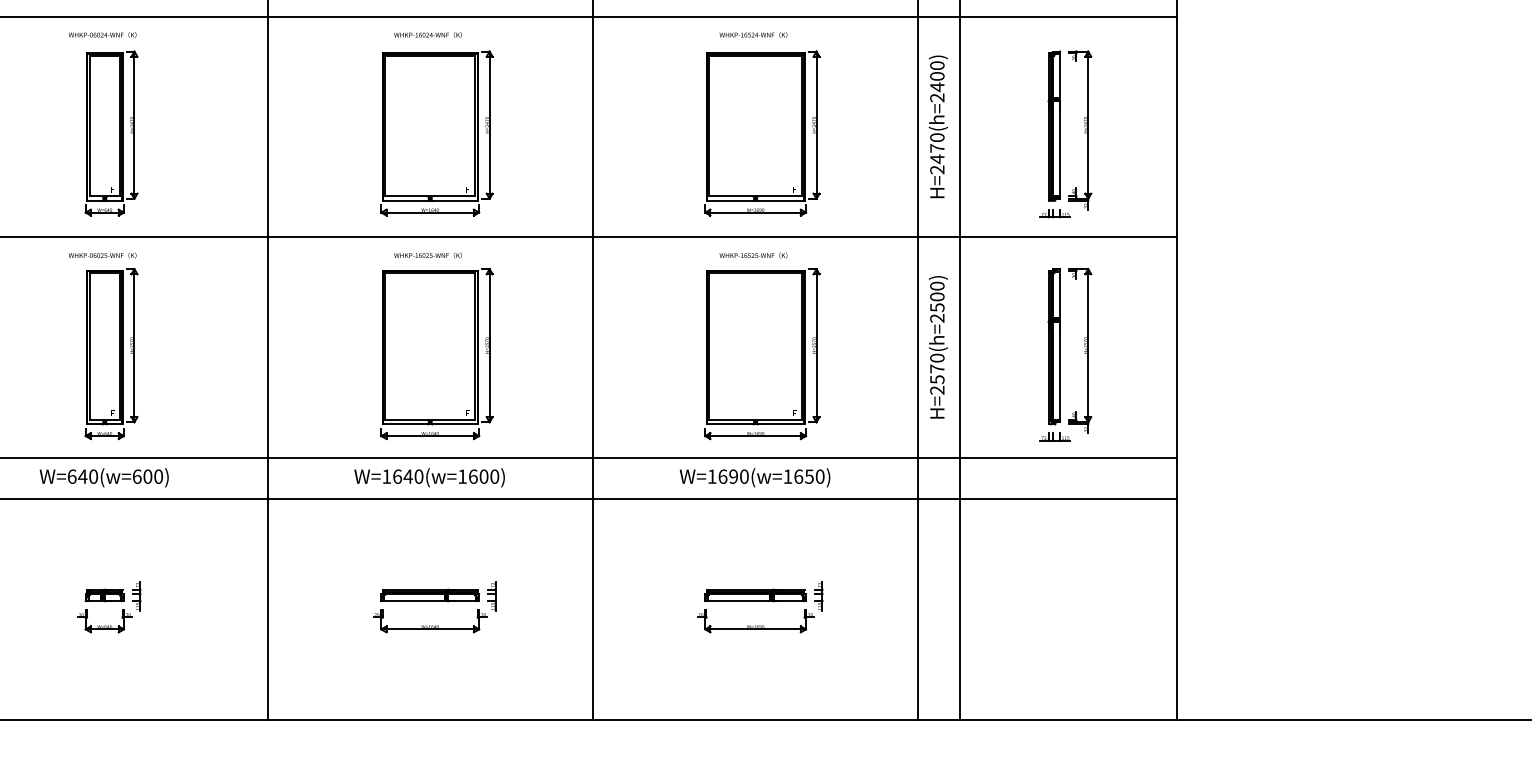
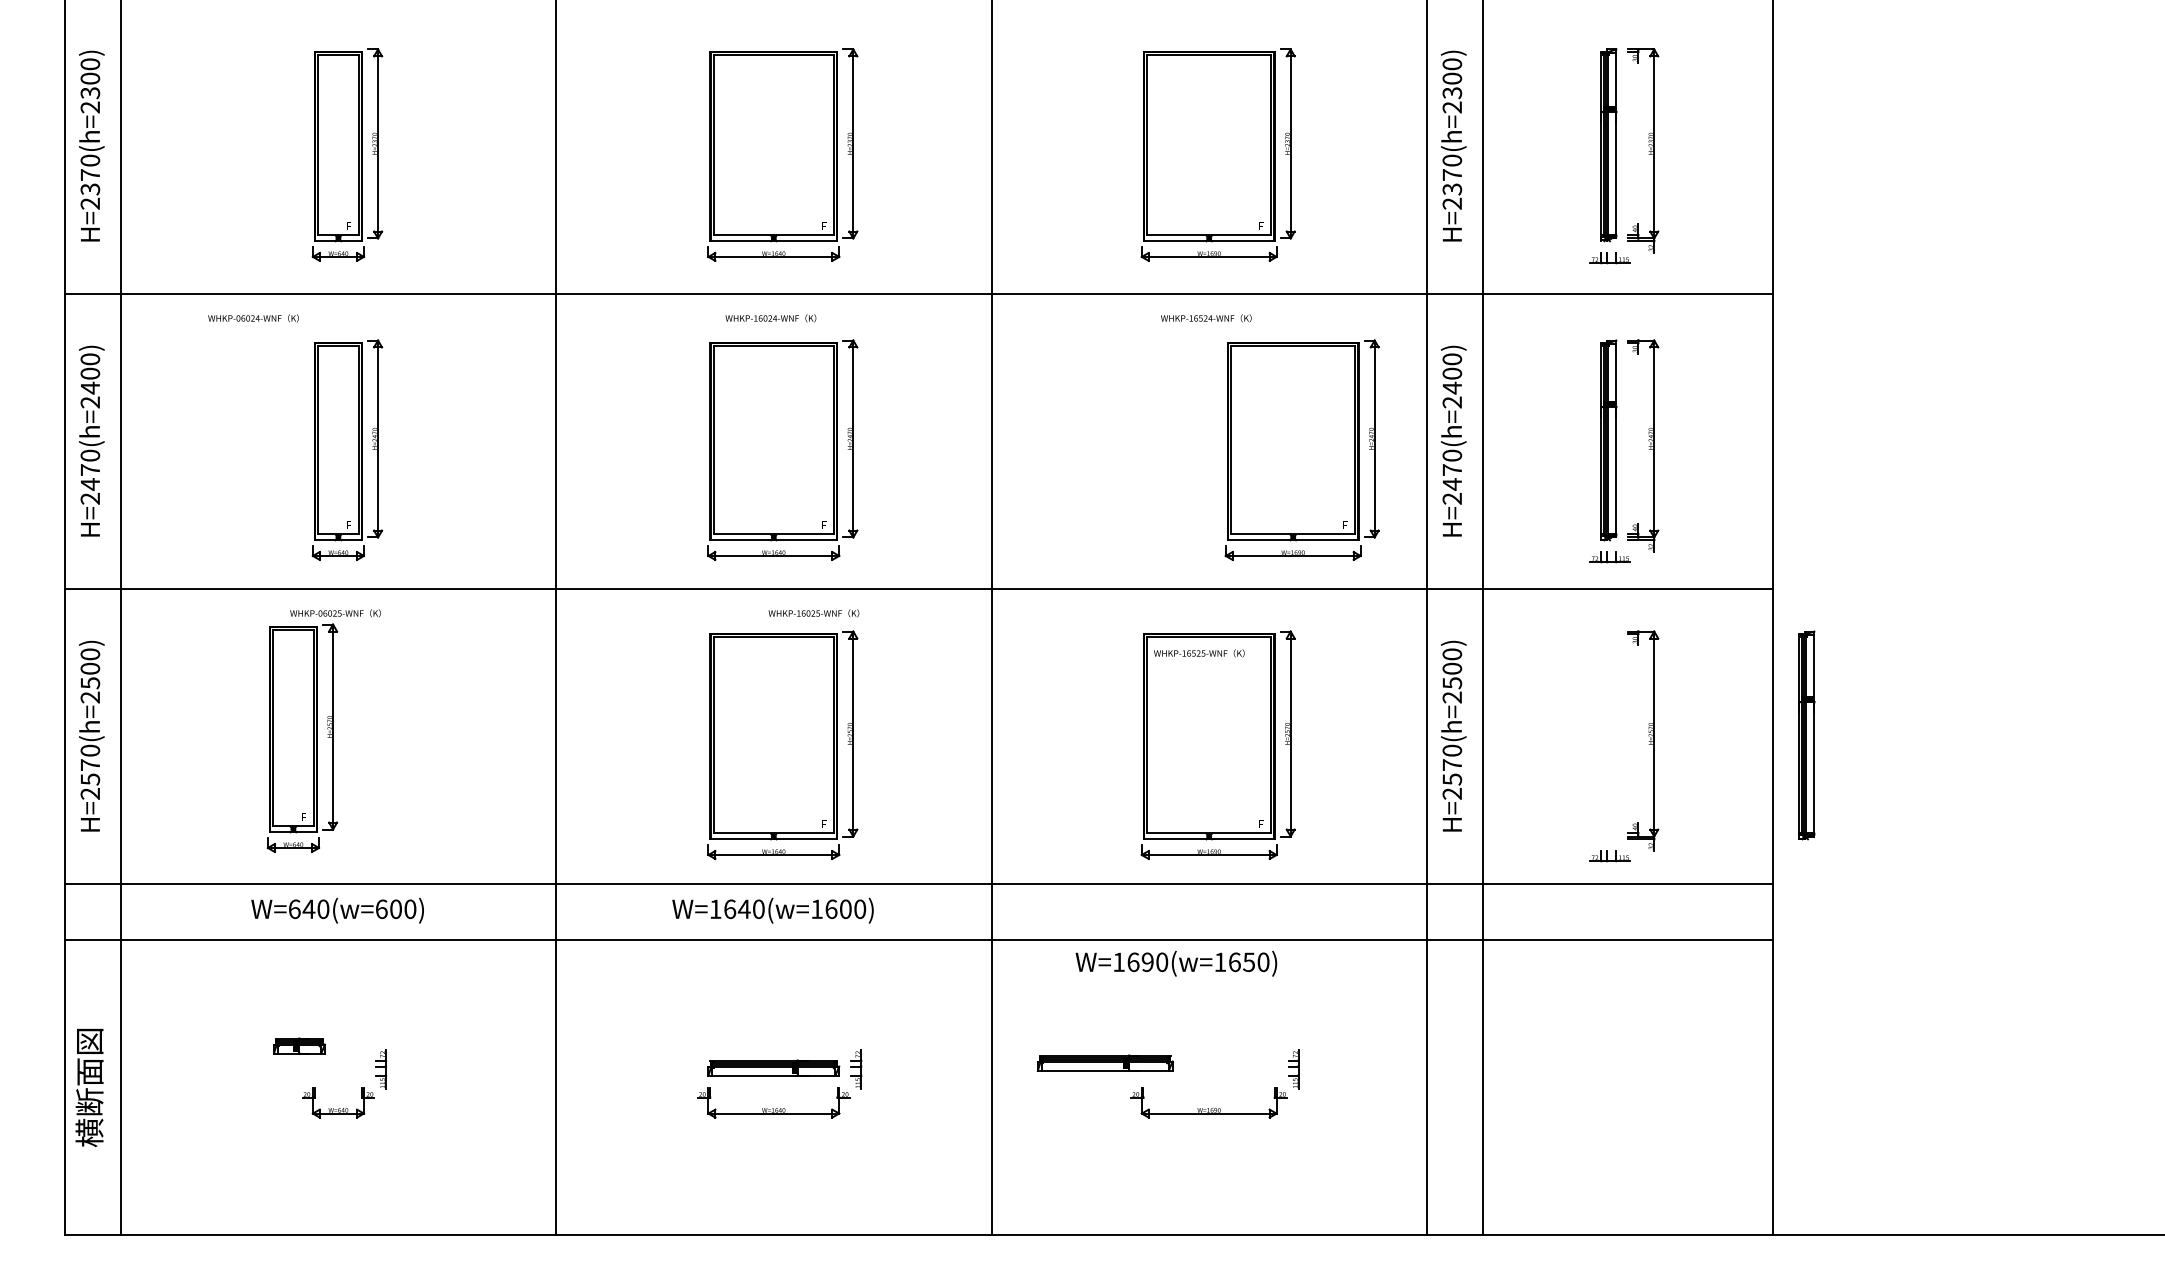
text: (102, 35) -> (253, 318), moved
part: (761, 133) -> (1301, 449), moved
text: (427, 255) -> (813, 613), moved
text: (753, 255) -> (1199, 653), moved
part: (1054, 346) -> (1806, 735), moved
part: (111, 353) -> (302, 737), moved
text: (755, 477) -> (1176, 963), moved
part: (104, 594) -> (299, 1045), moved
part: (755, 594) -> (1104, 1062), moved

